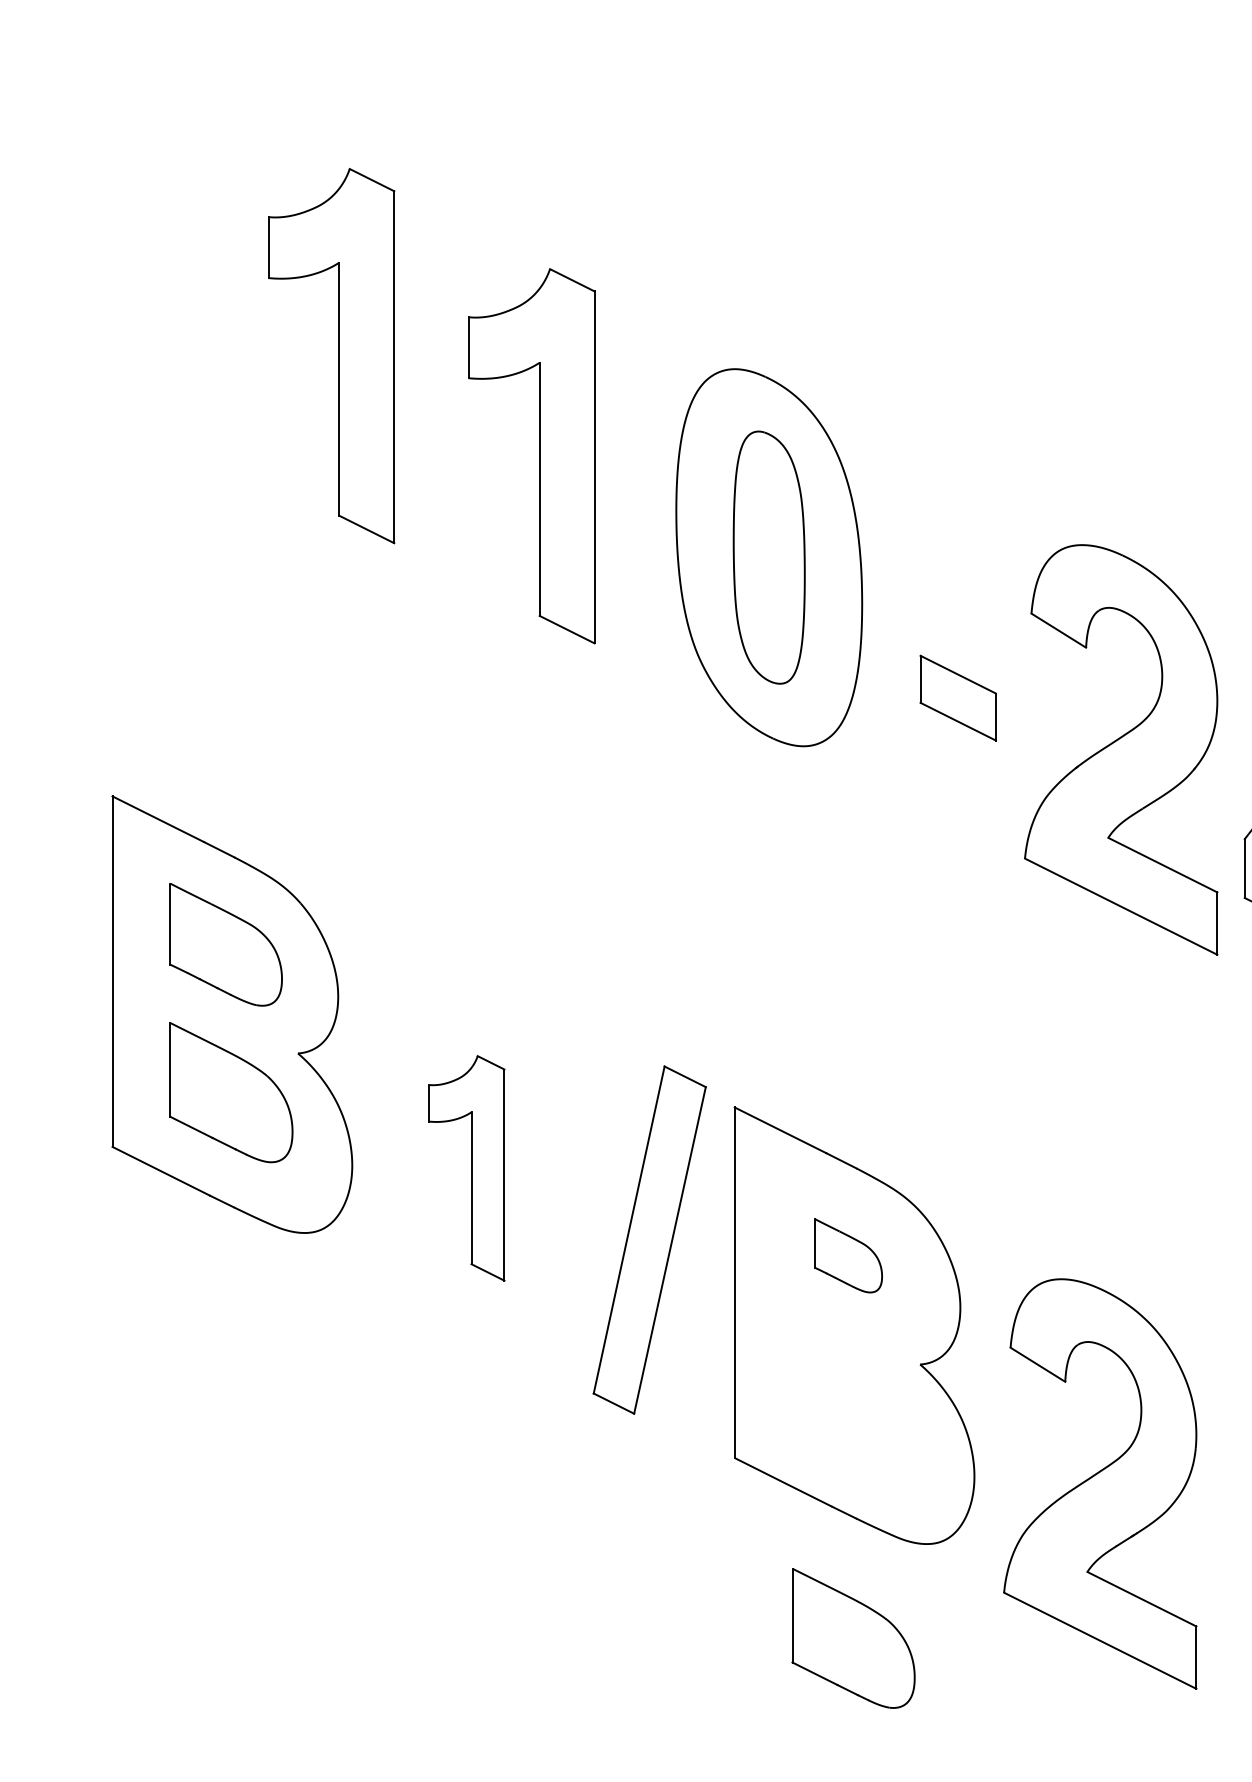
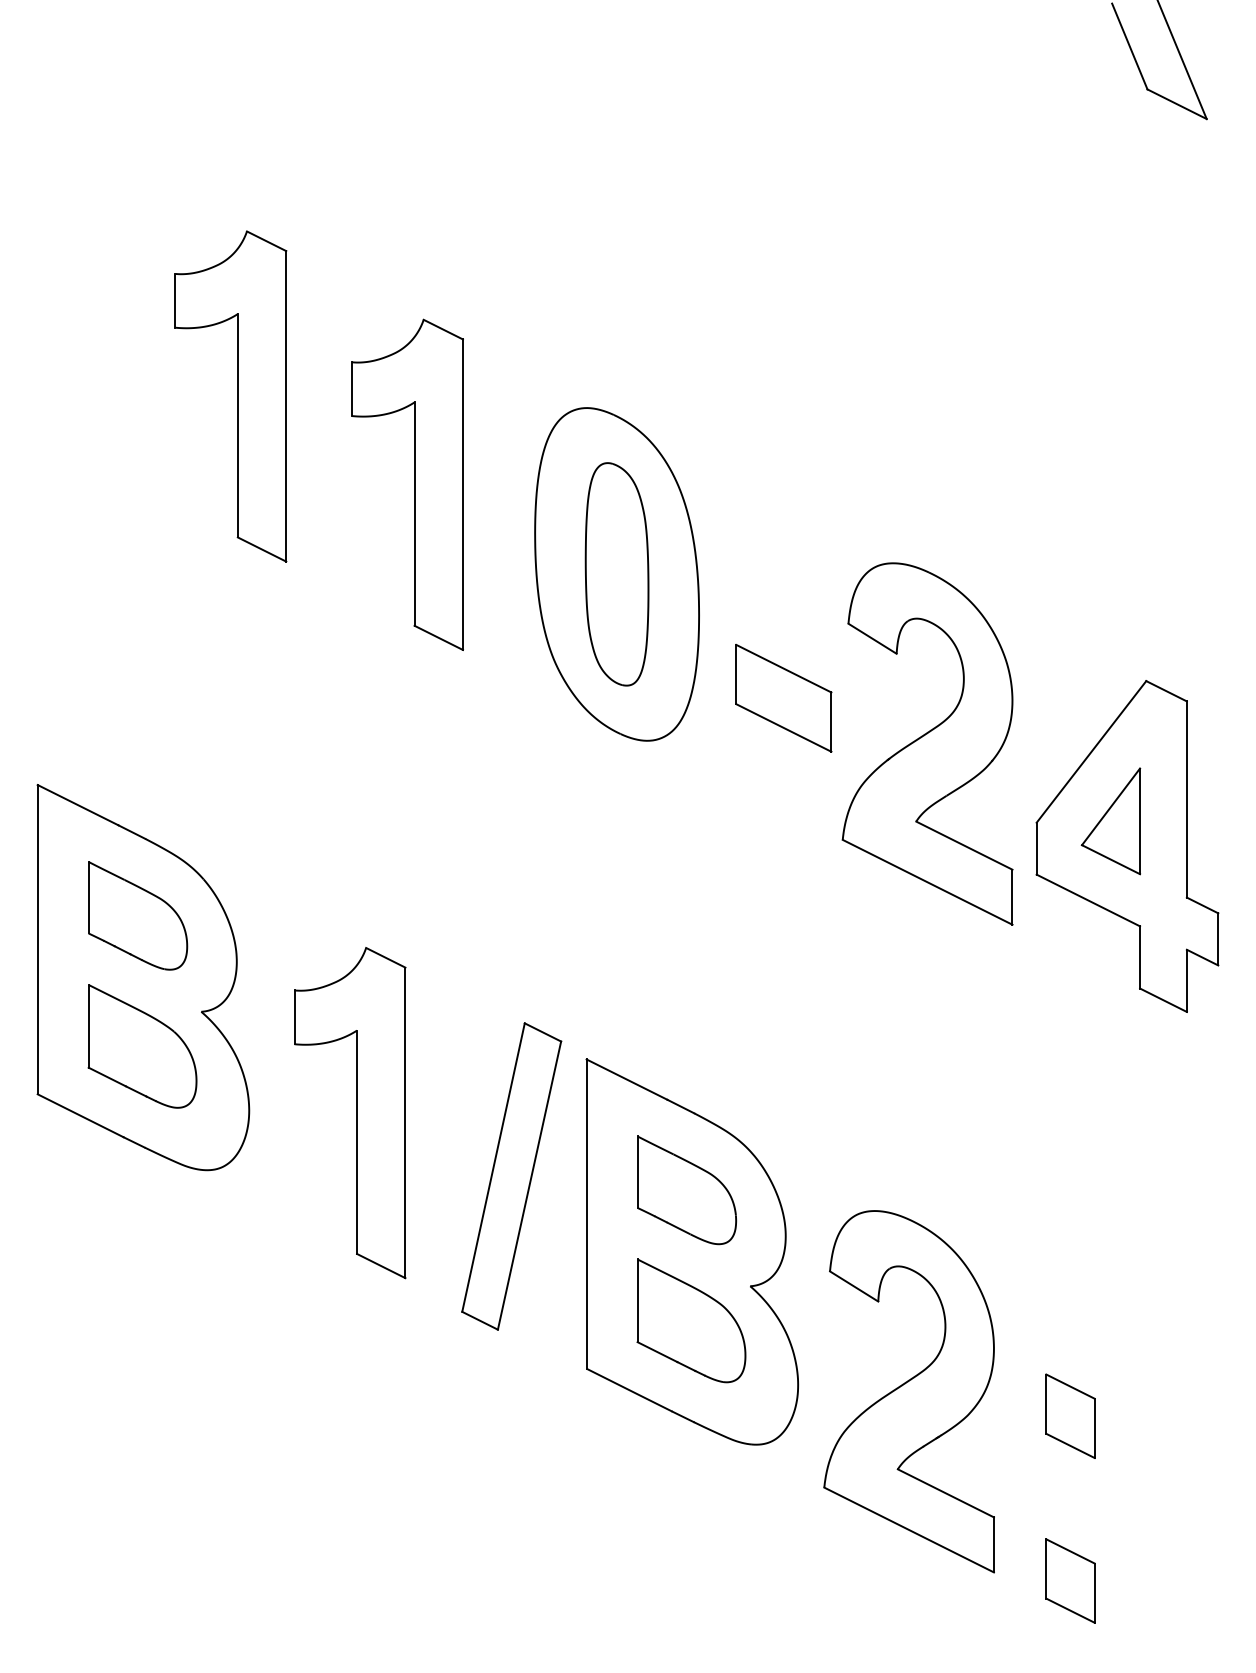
part: (957, 698) -> (783, 698), size x1.43
part: (467, 1168) -> (350, 1113), size x1.67
part: (849, 1255) -> (687, 1190), size x1.67
part: (853, 1637) -> (691, 1320), moved

